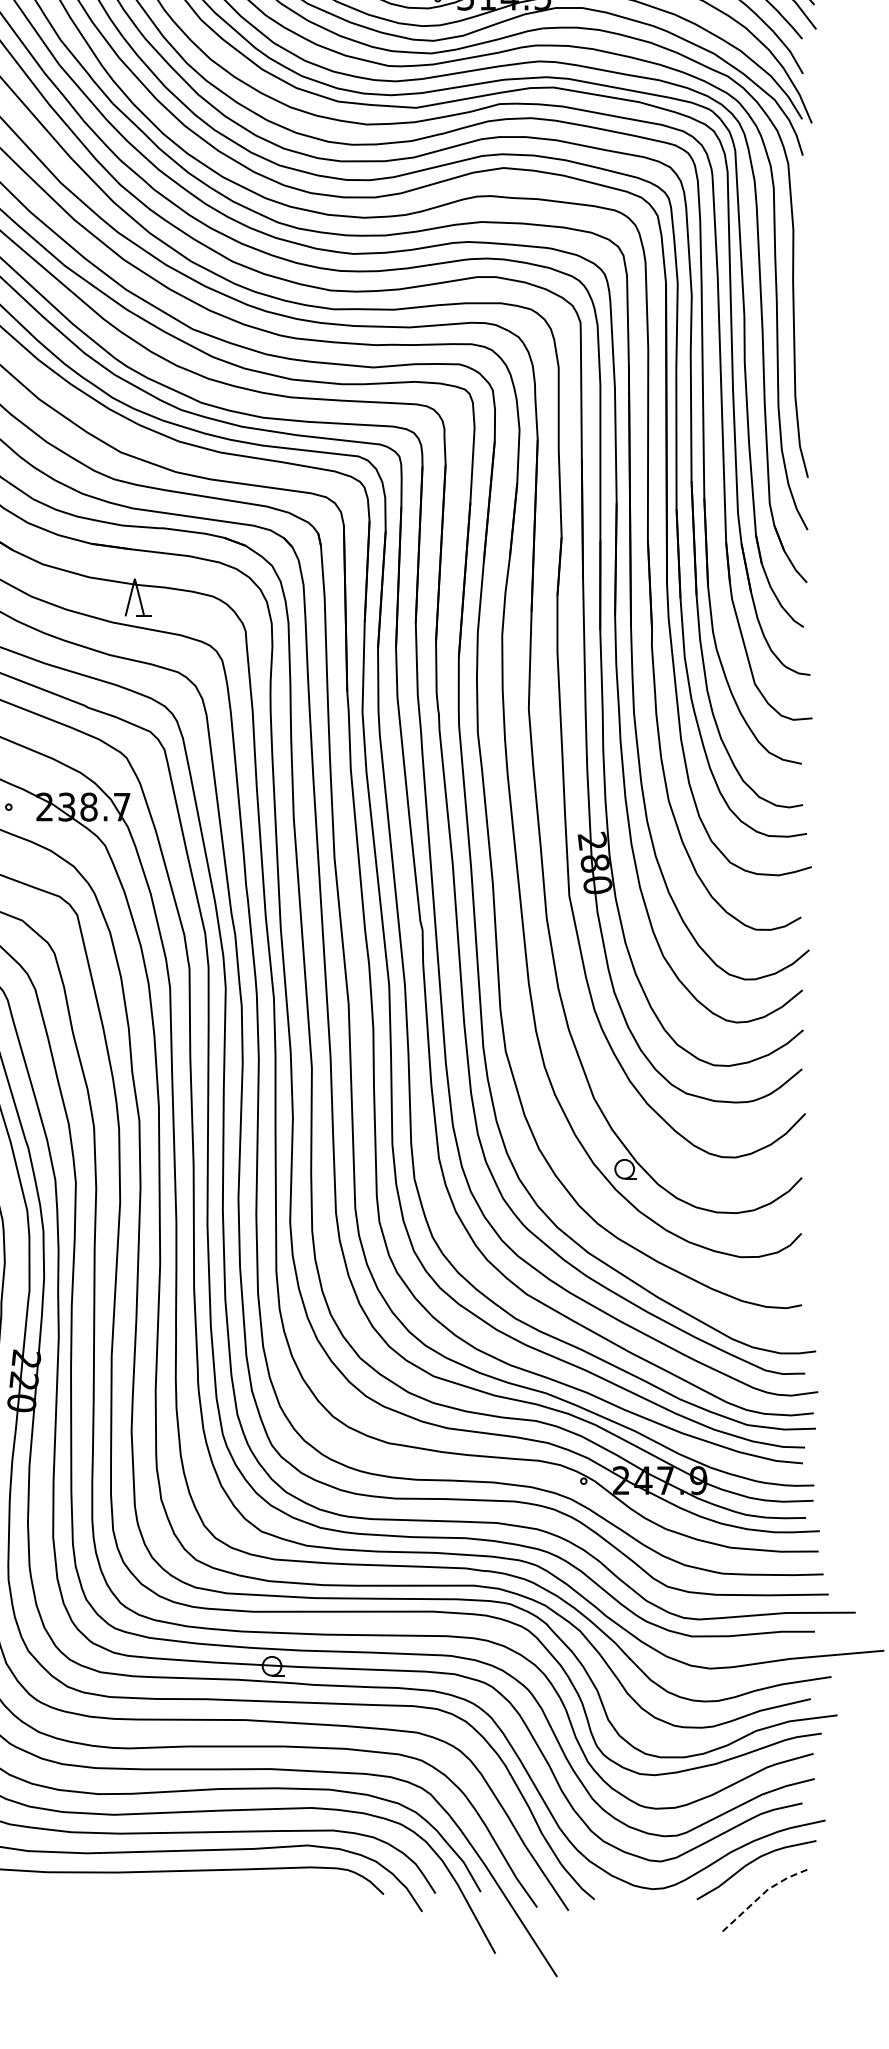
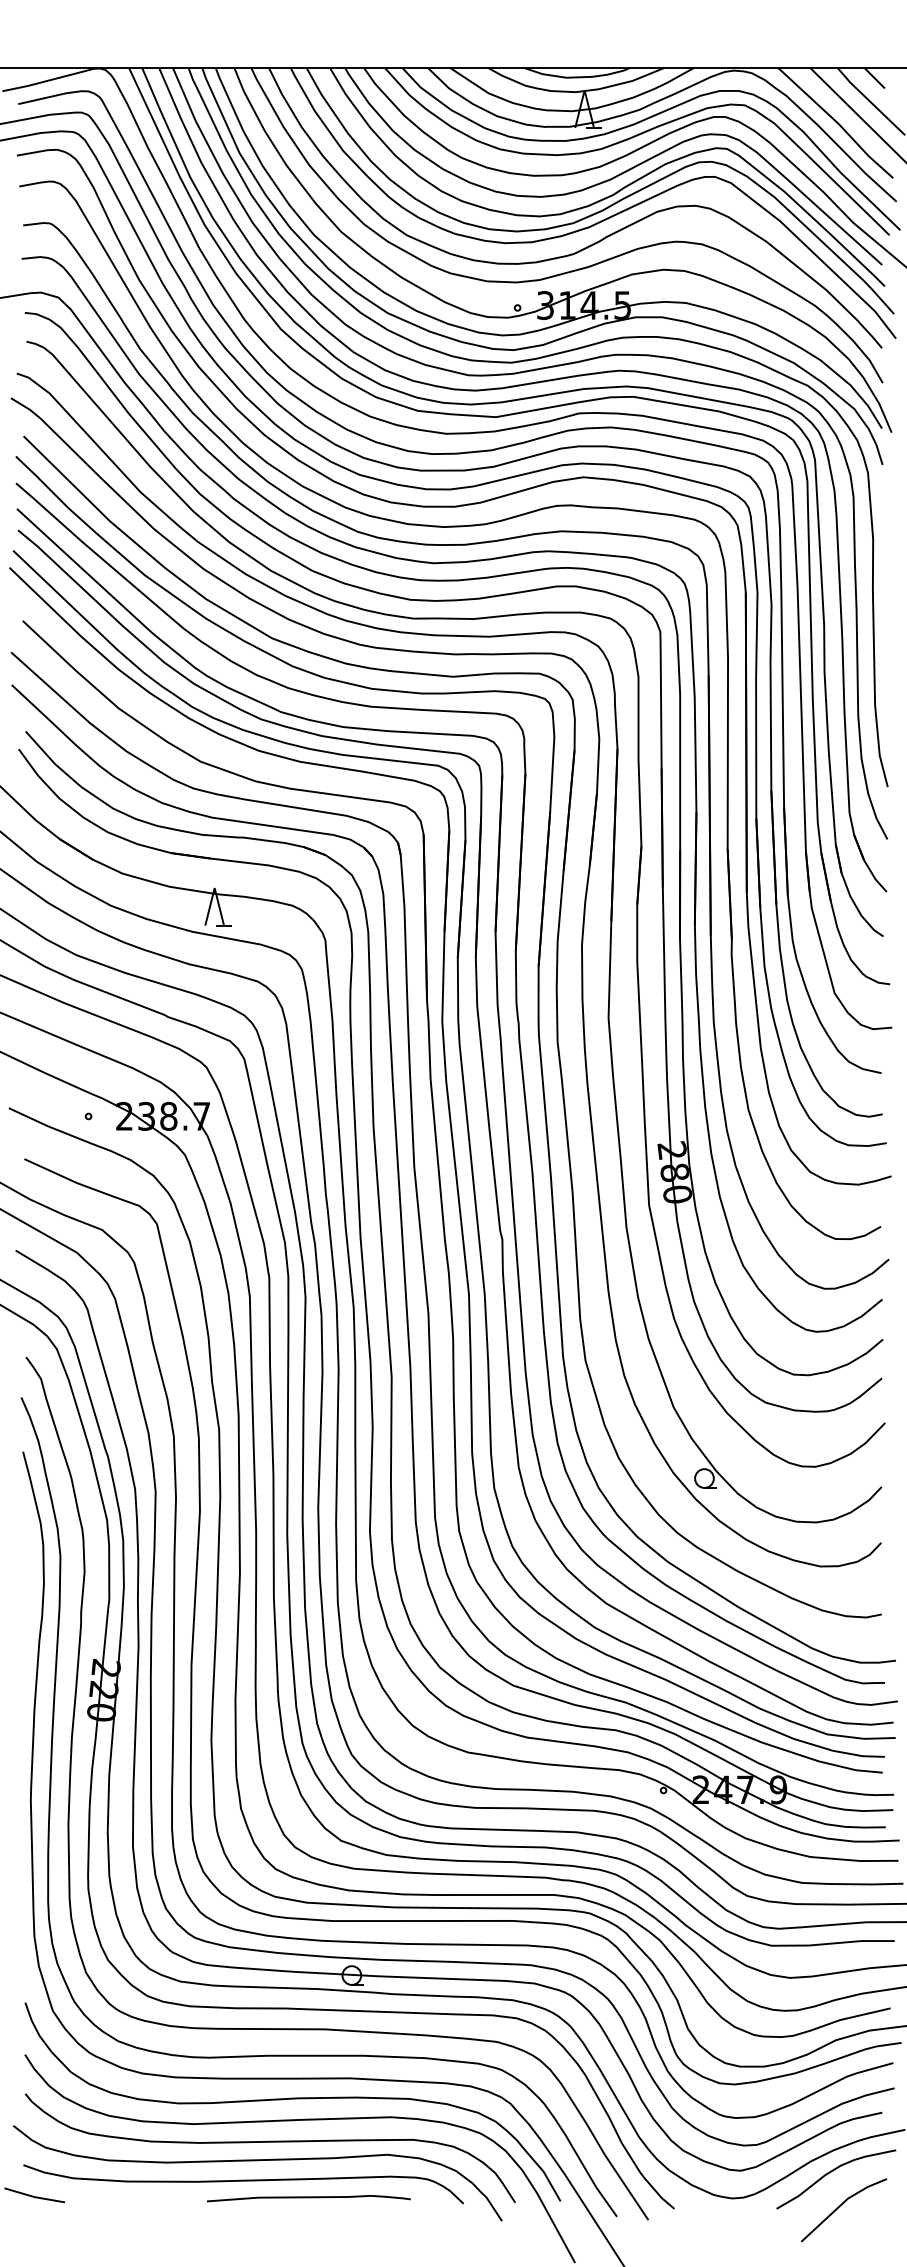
curve: (228, 1889) -> (308, 2198), added
line: (761, 1895) -> (841, 2204), dashed -> solid

